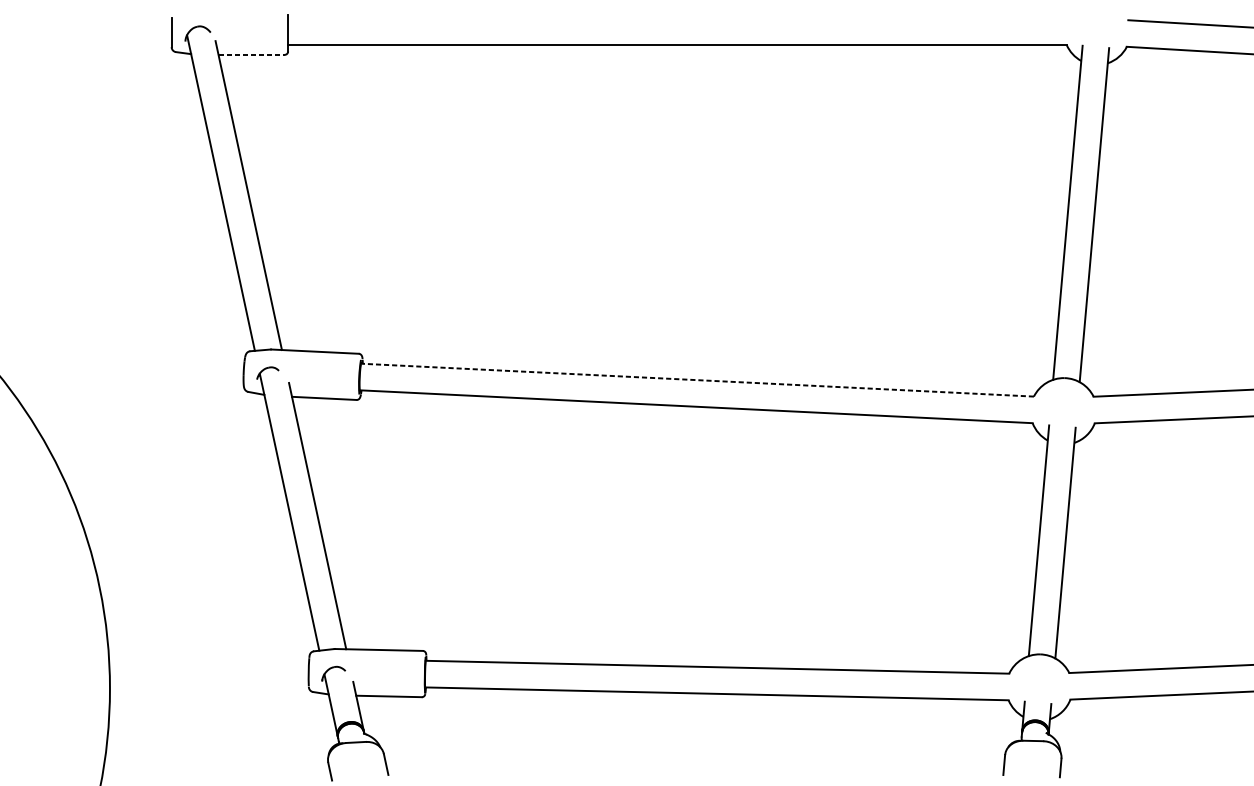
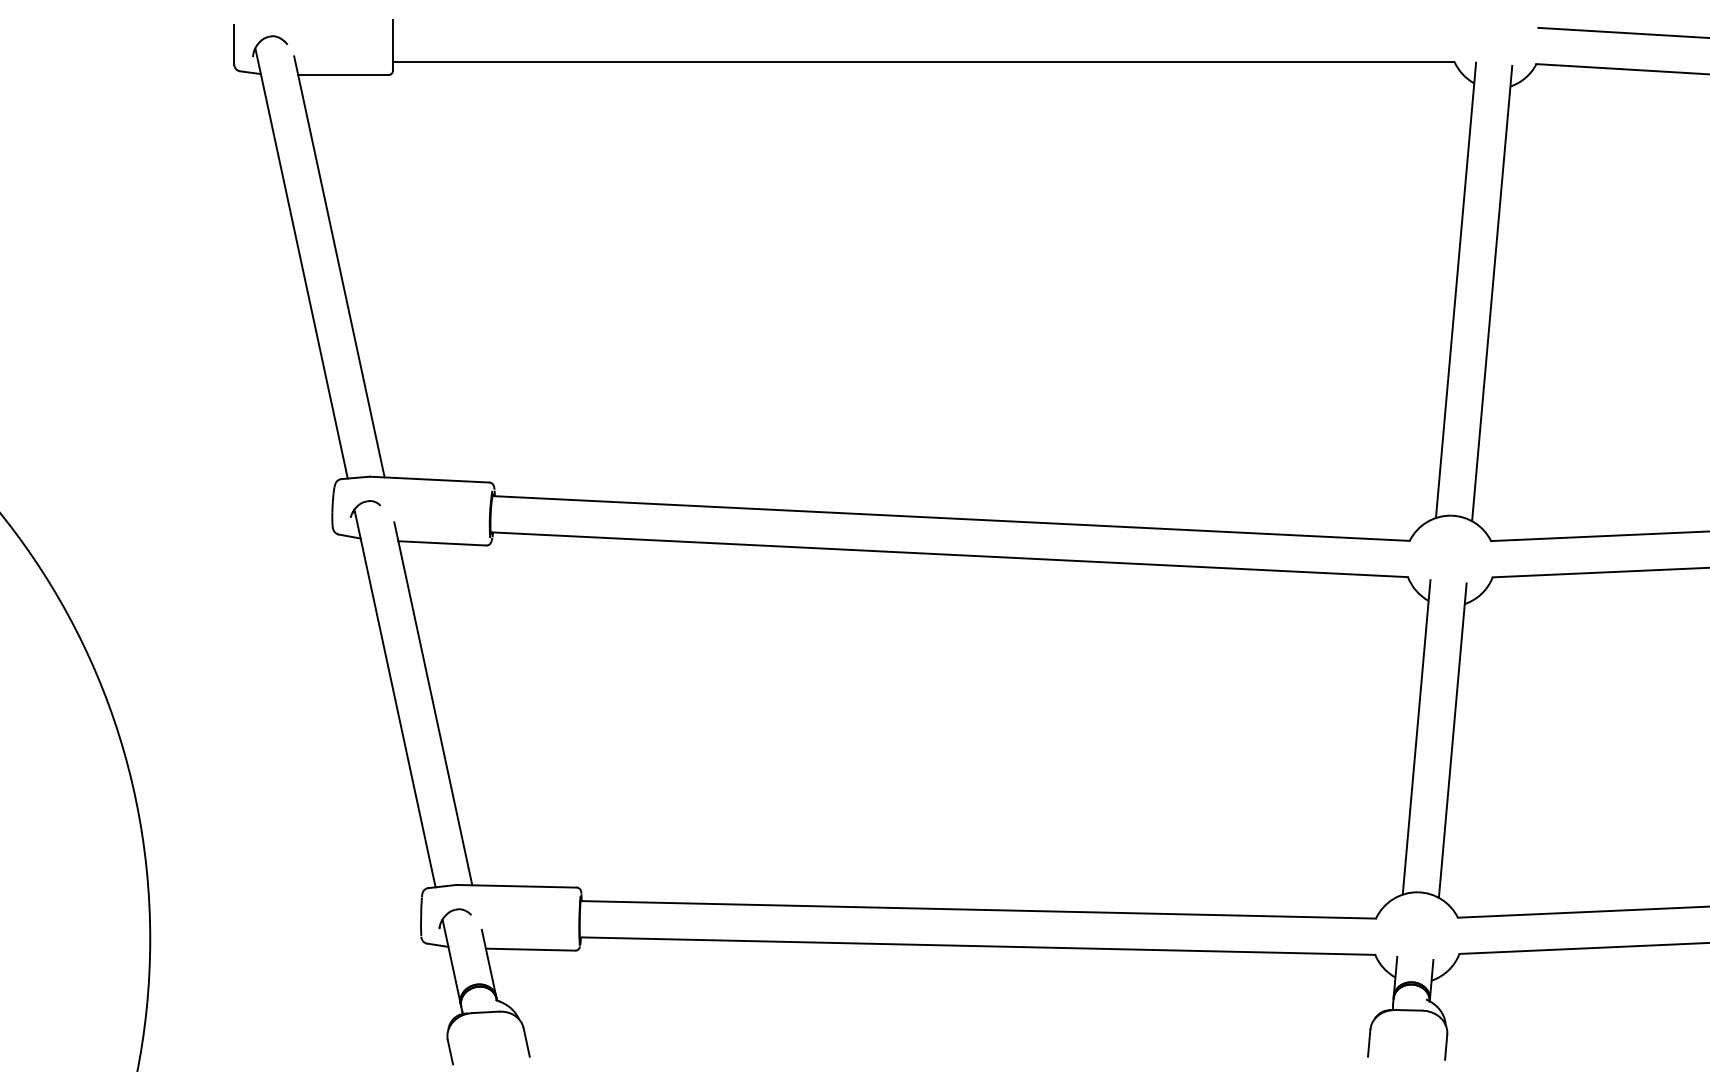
line: (251, 55) -> (343, 75), dashed -> solid
line: (697, 380) -> (950, 518), dashed -> solid

